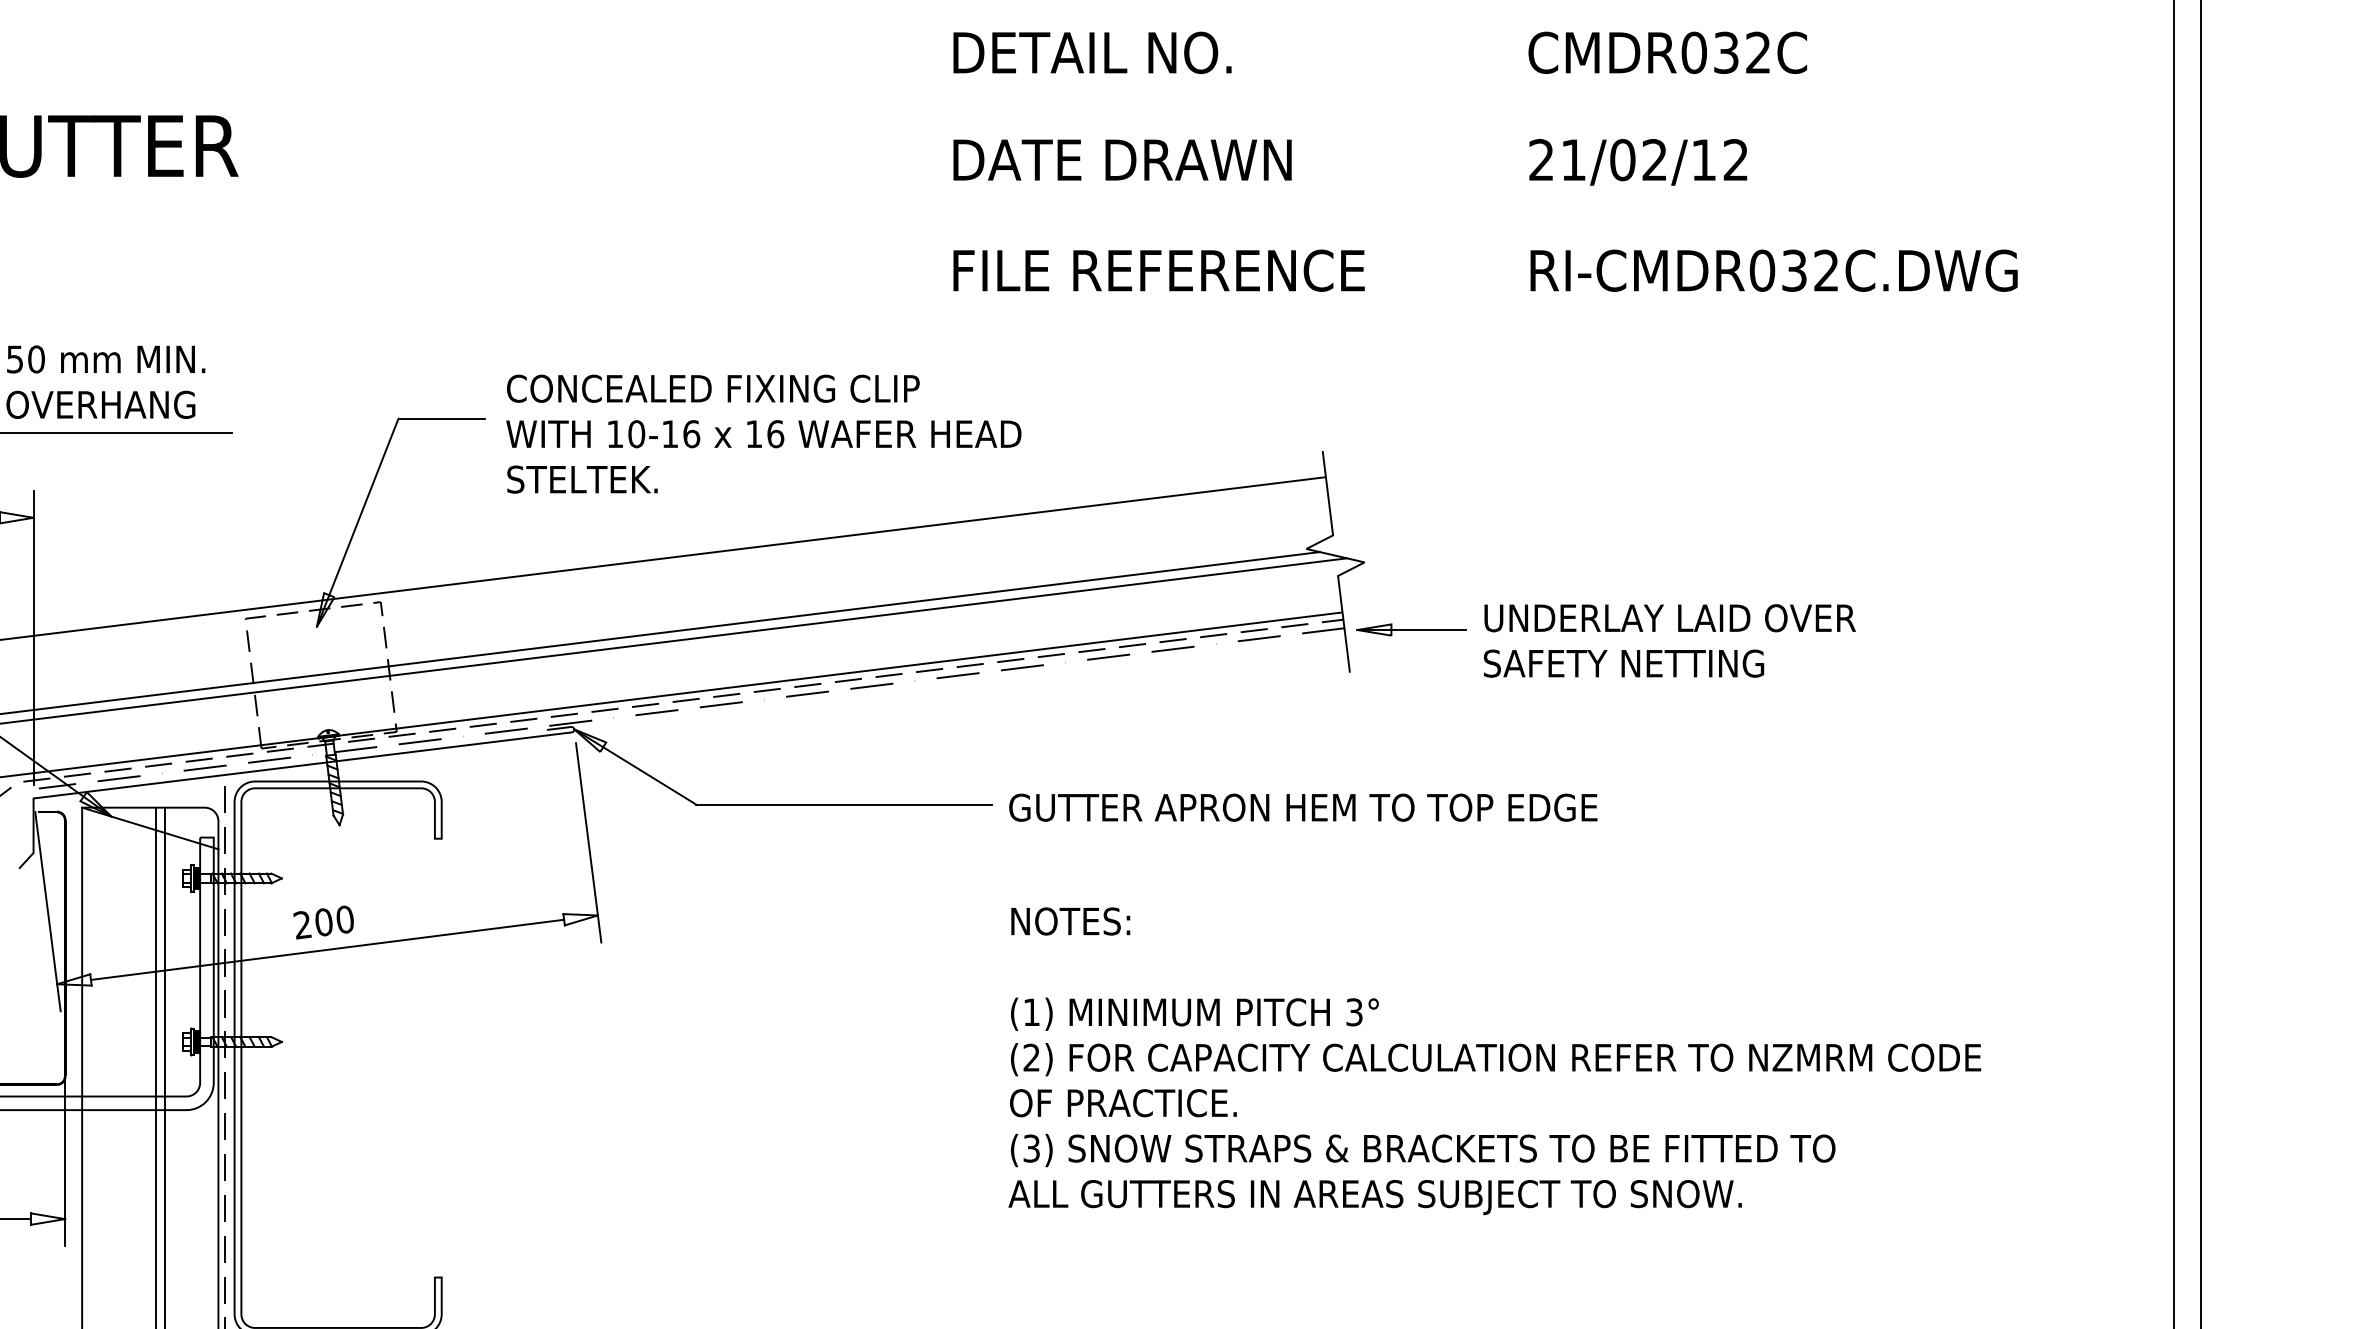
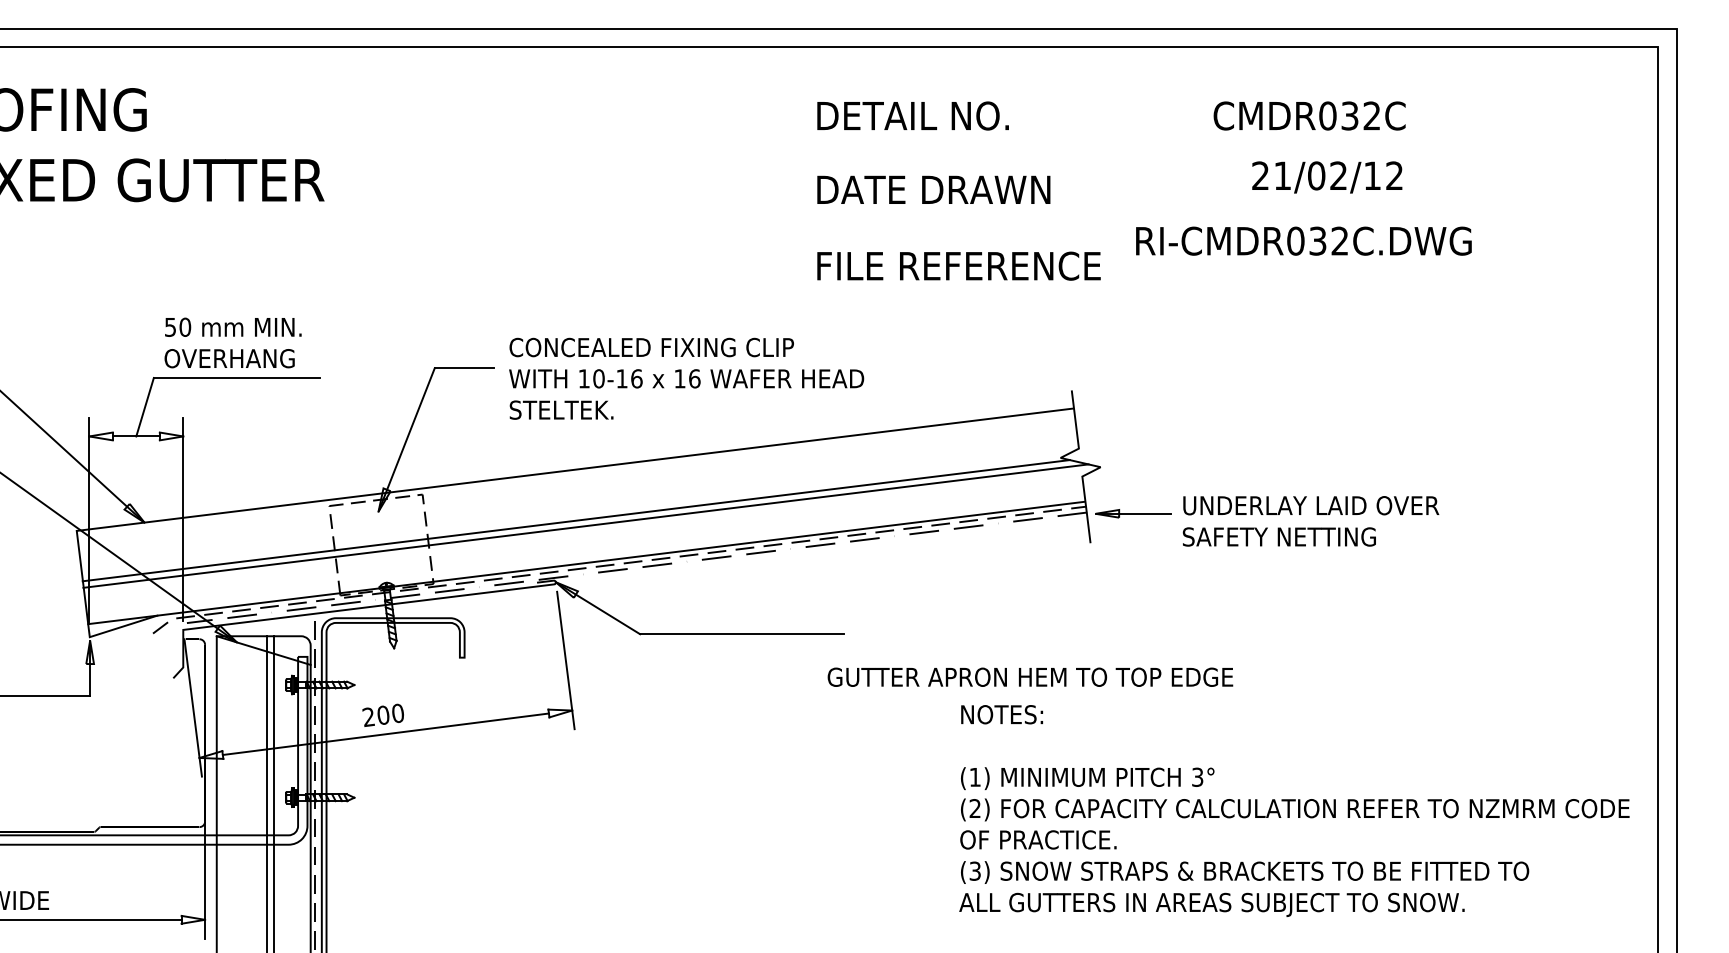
text: (1638, 162) -> (1327, 177), moved
text: (1773, 269) -> (1303, 240), moved
text: (1303, 806) -> (1030, 676), moved
text: (1494, 1060) -> (1294, 810), moved

